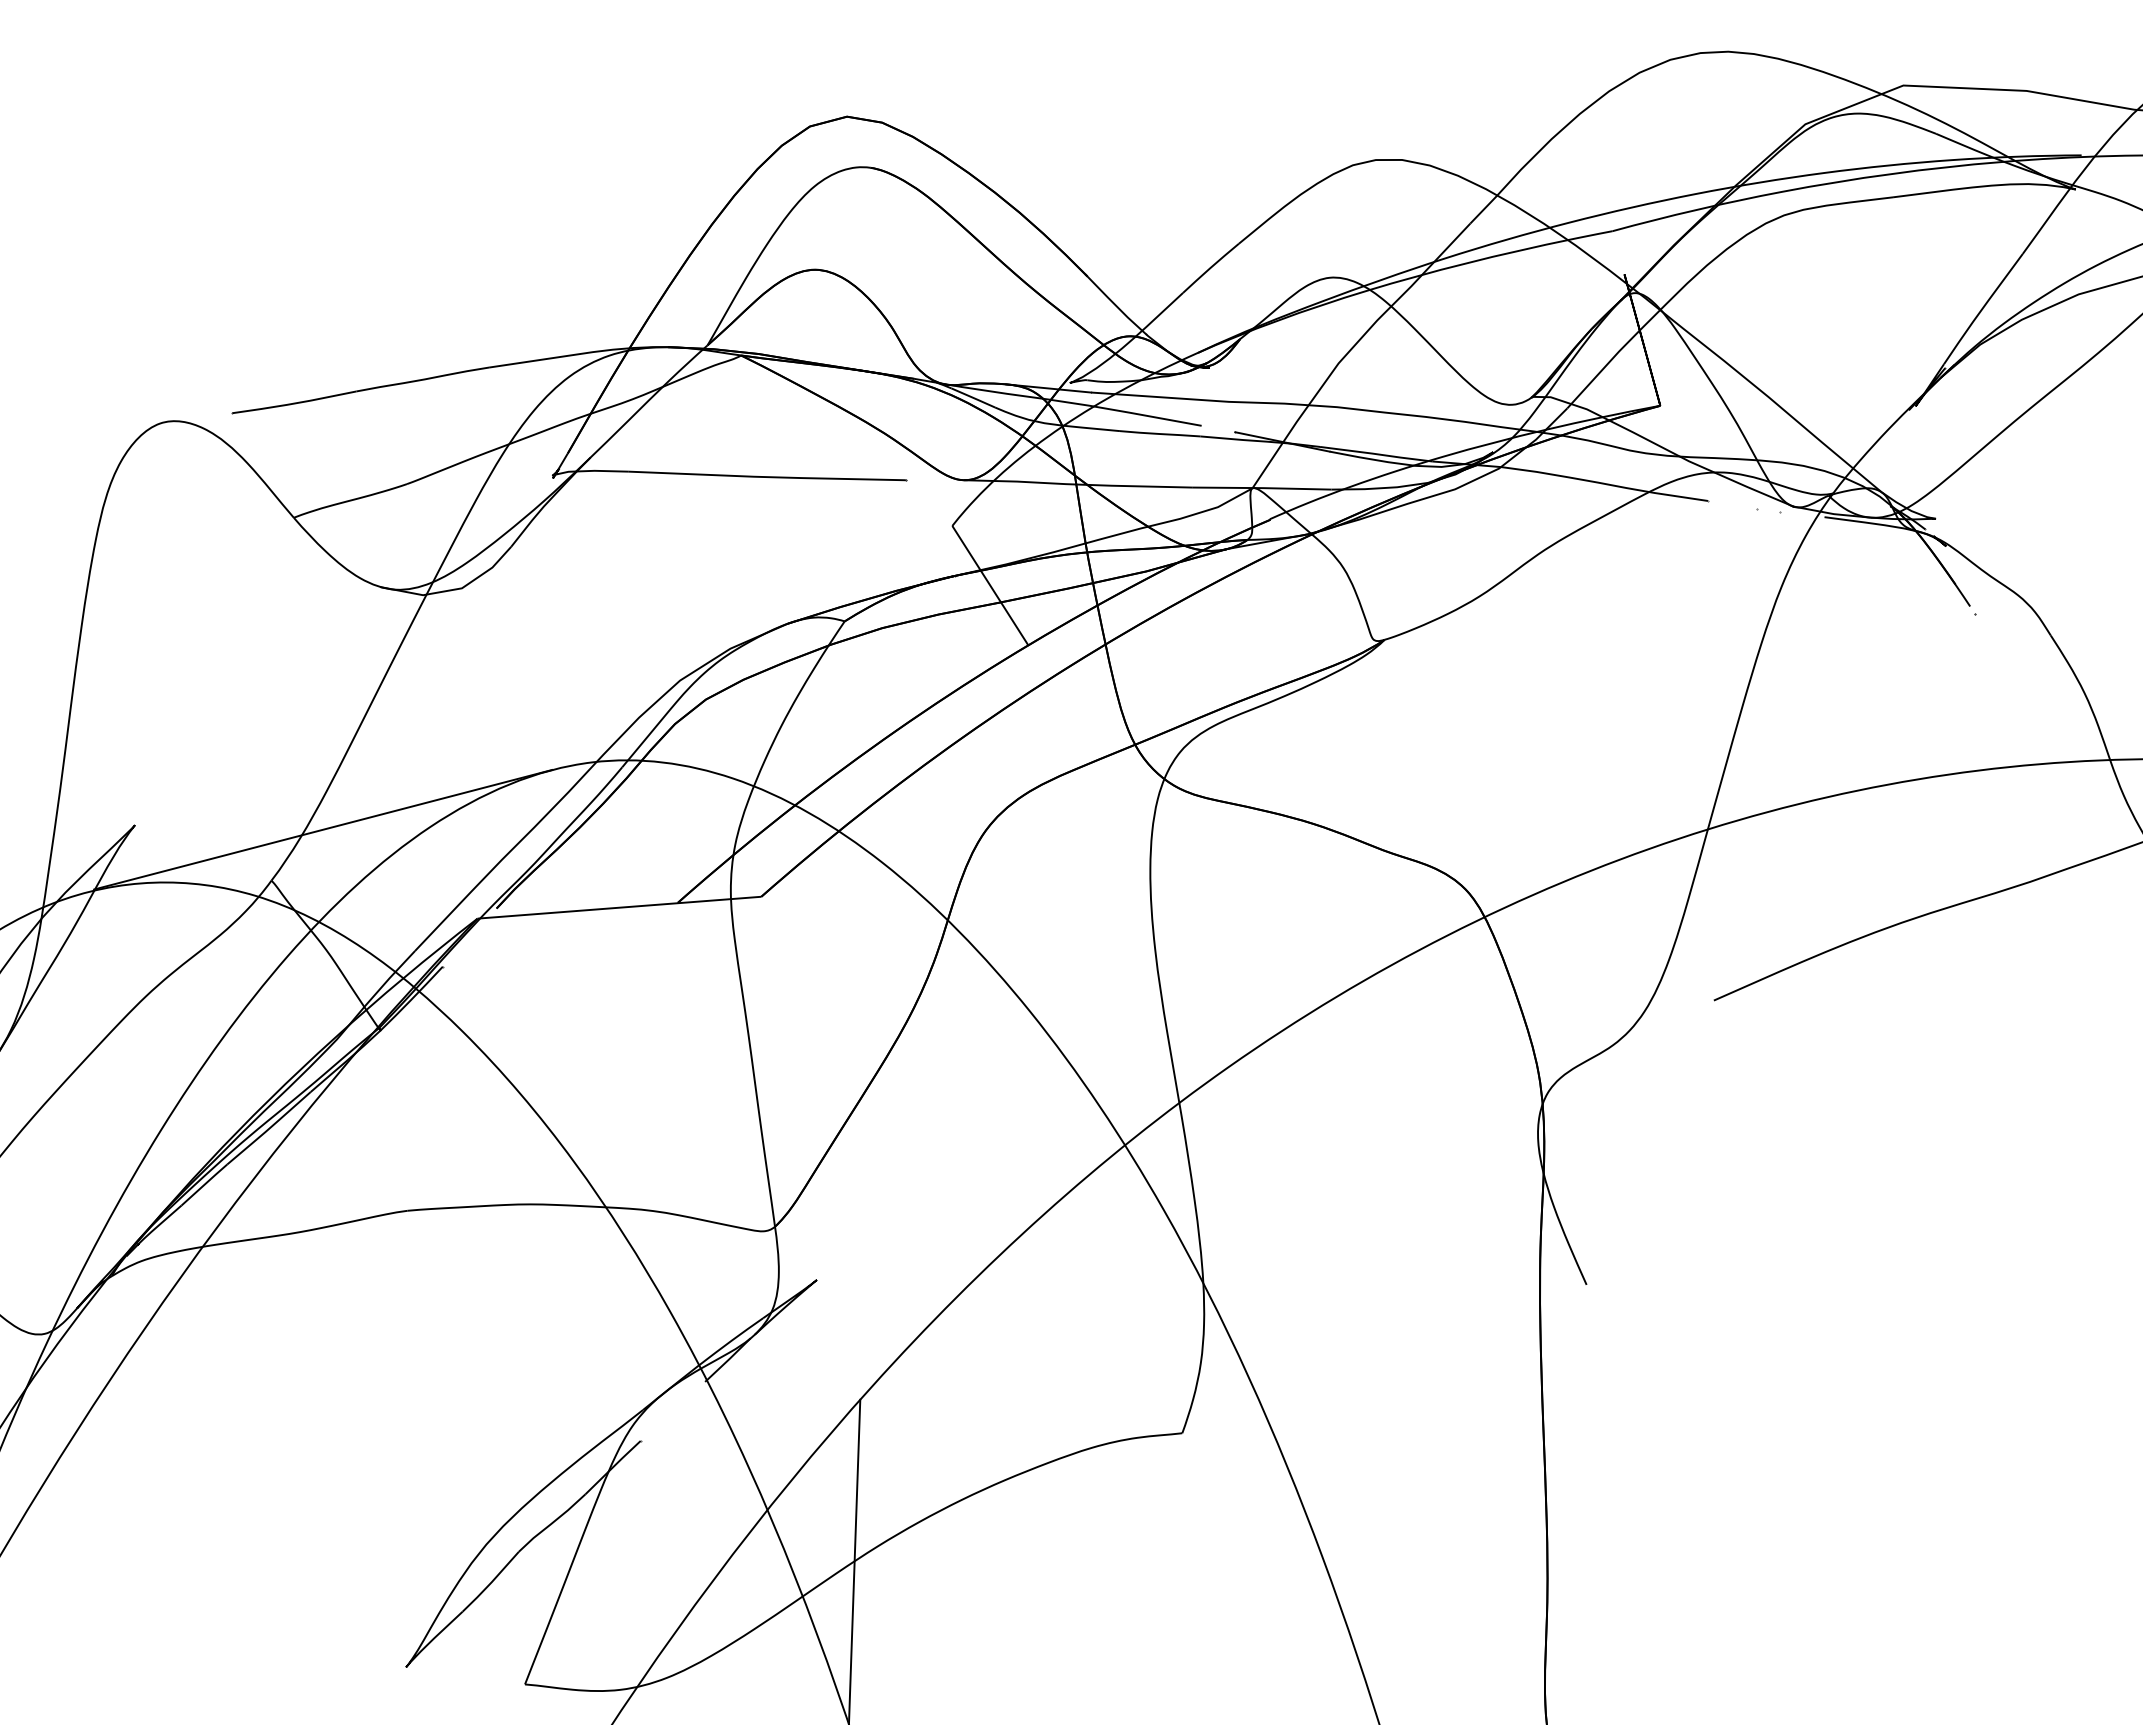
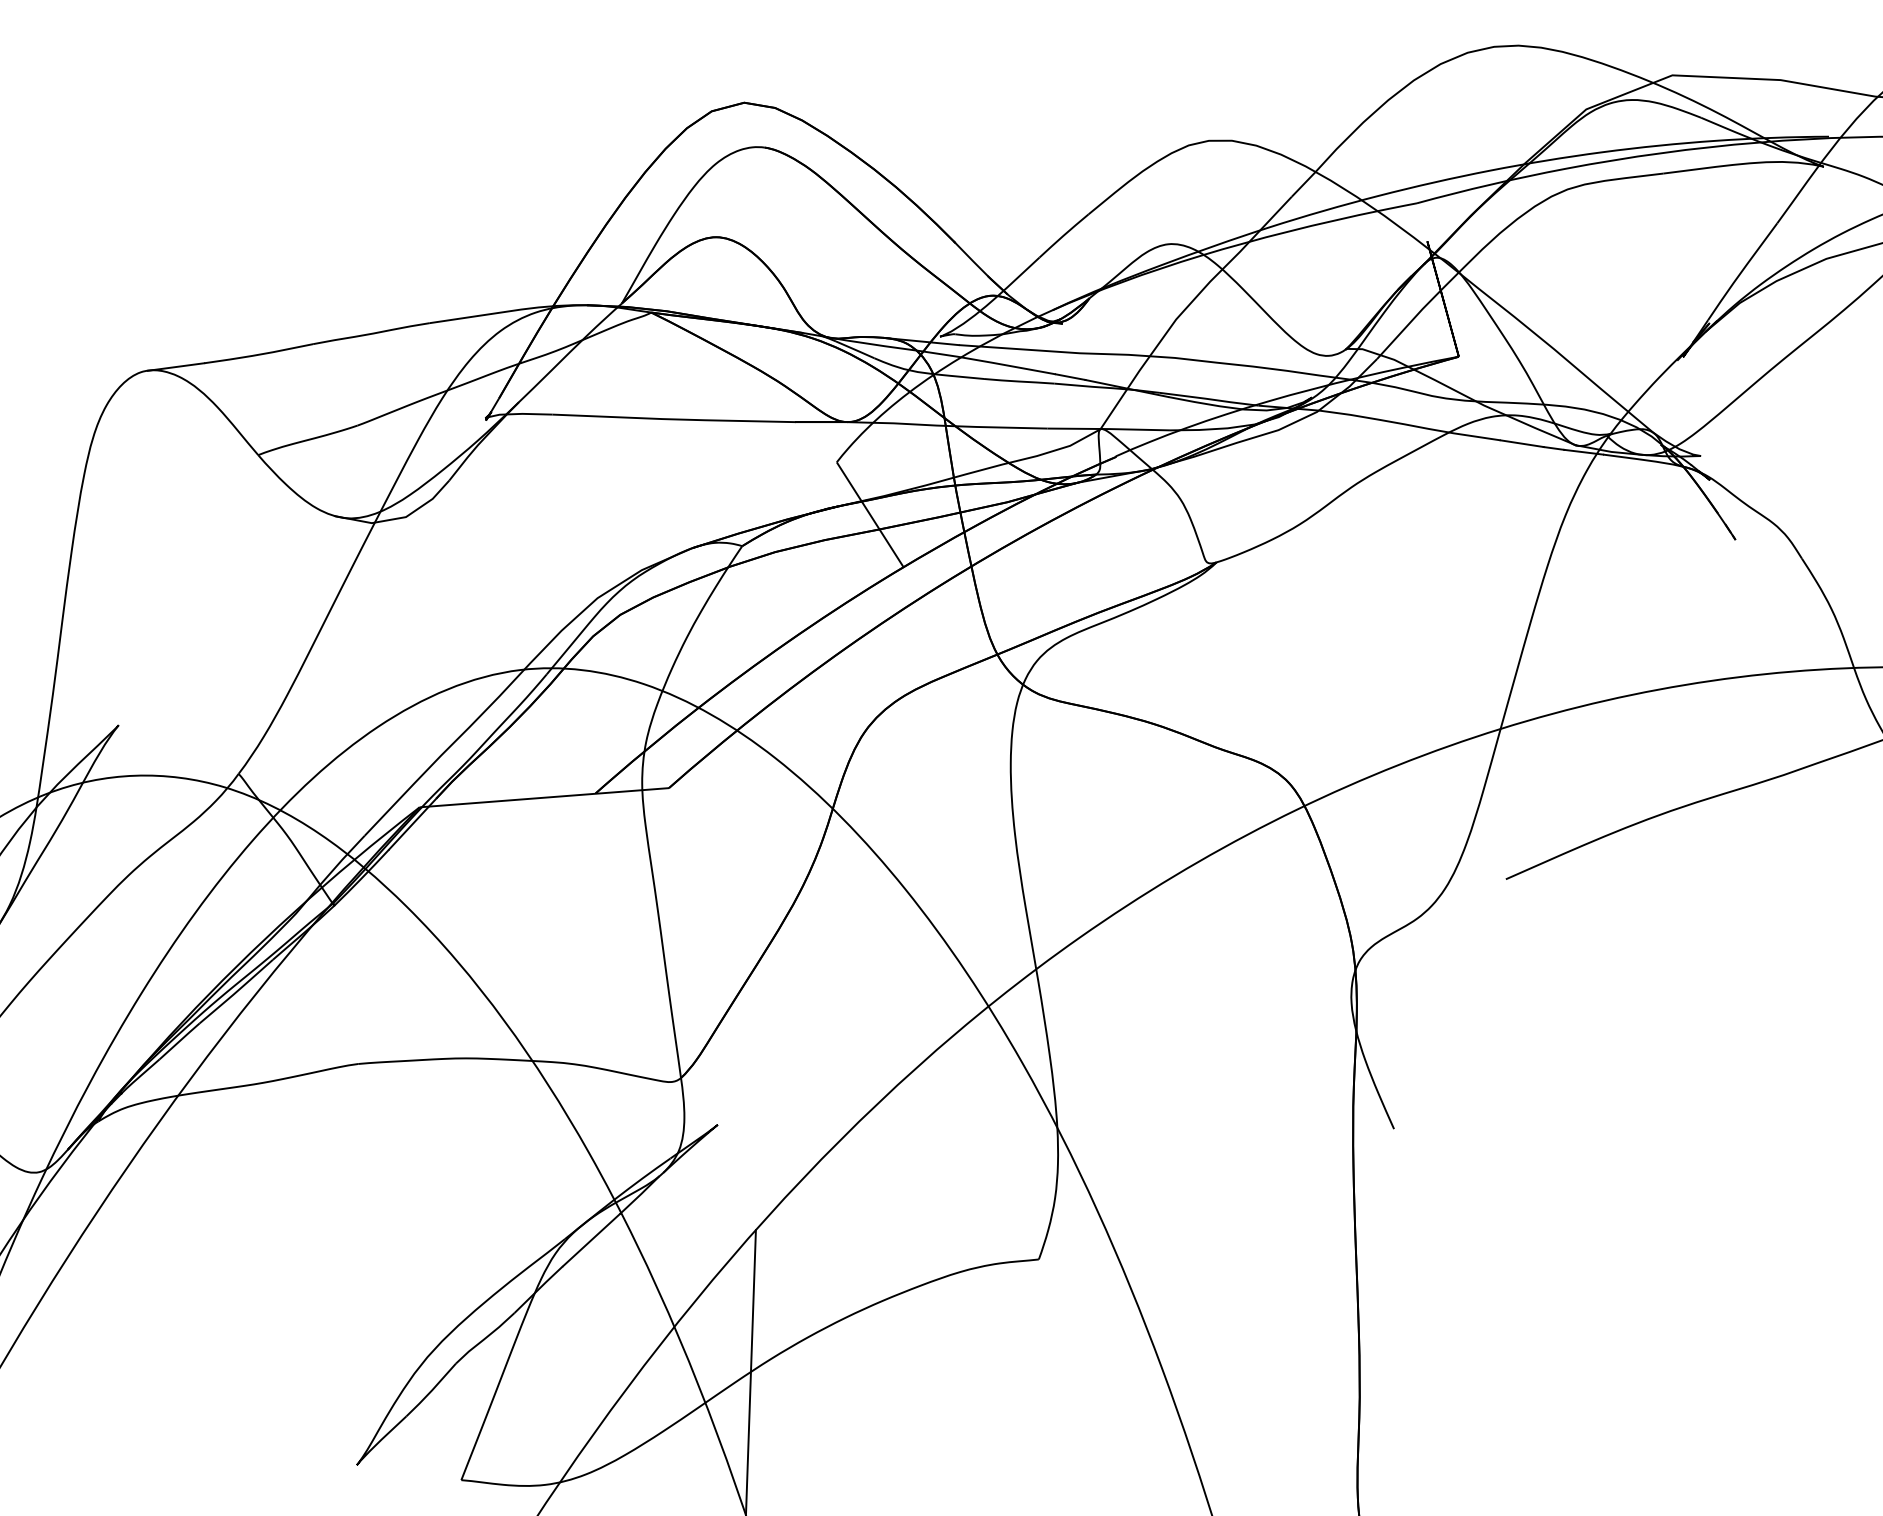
line: (323, 829) -> (284, 729), removed

